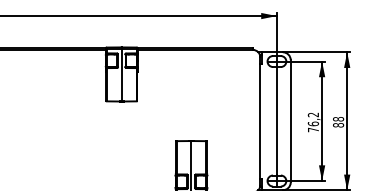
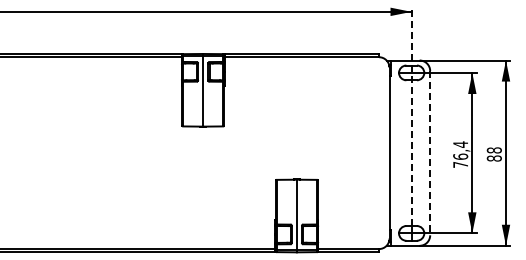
line: (276, 93) -> (411, 116), solid -> dashed
text: (313, 114) -> (460, 144), 76,2 -> 76,4
line: (290, 121) -> (430, 153), solid -> dashed

